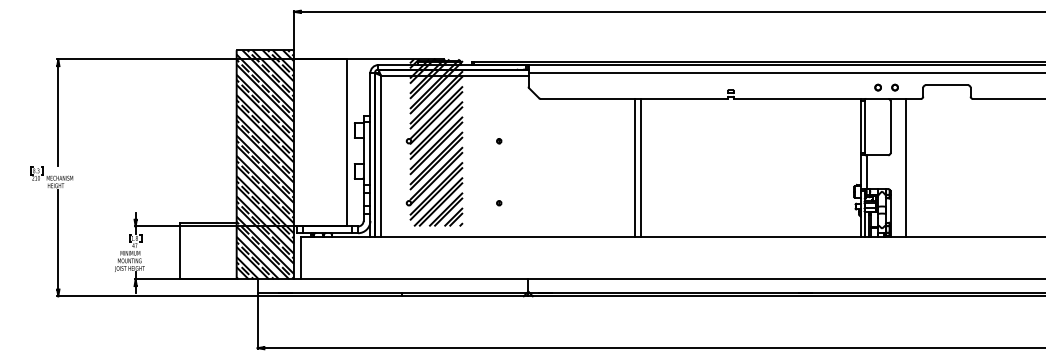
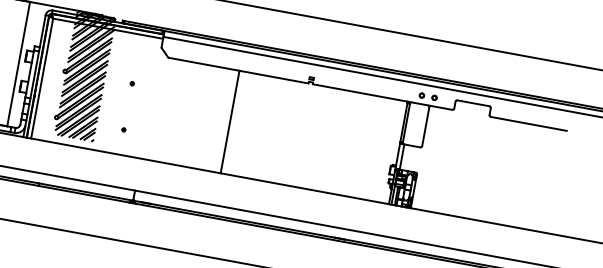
line: (641, 167) -> (234, 122), removed
line: (906, 167) -> (432, 158), removed

